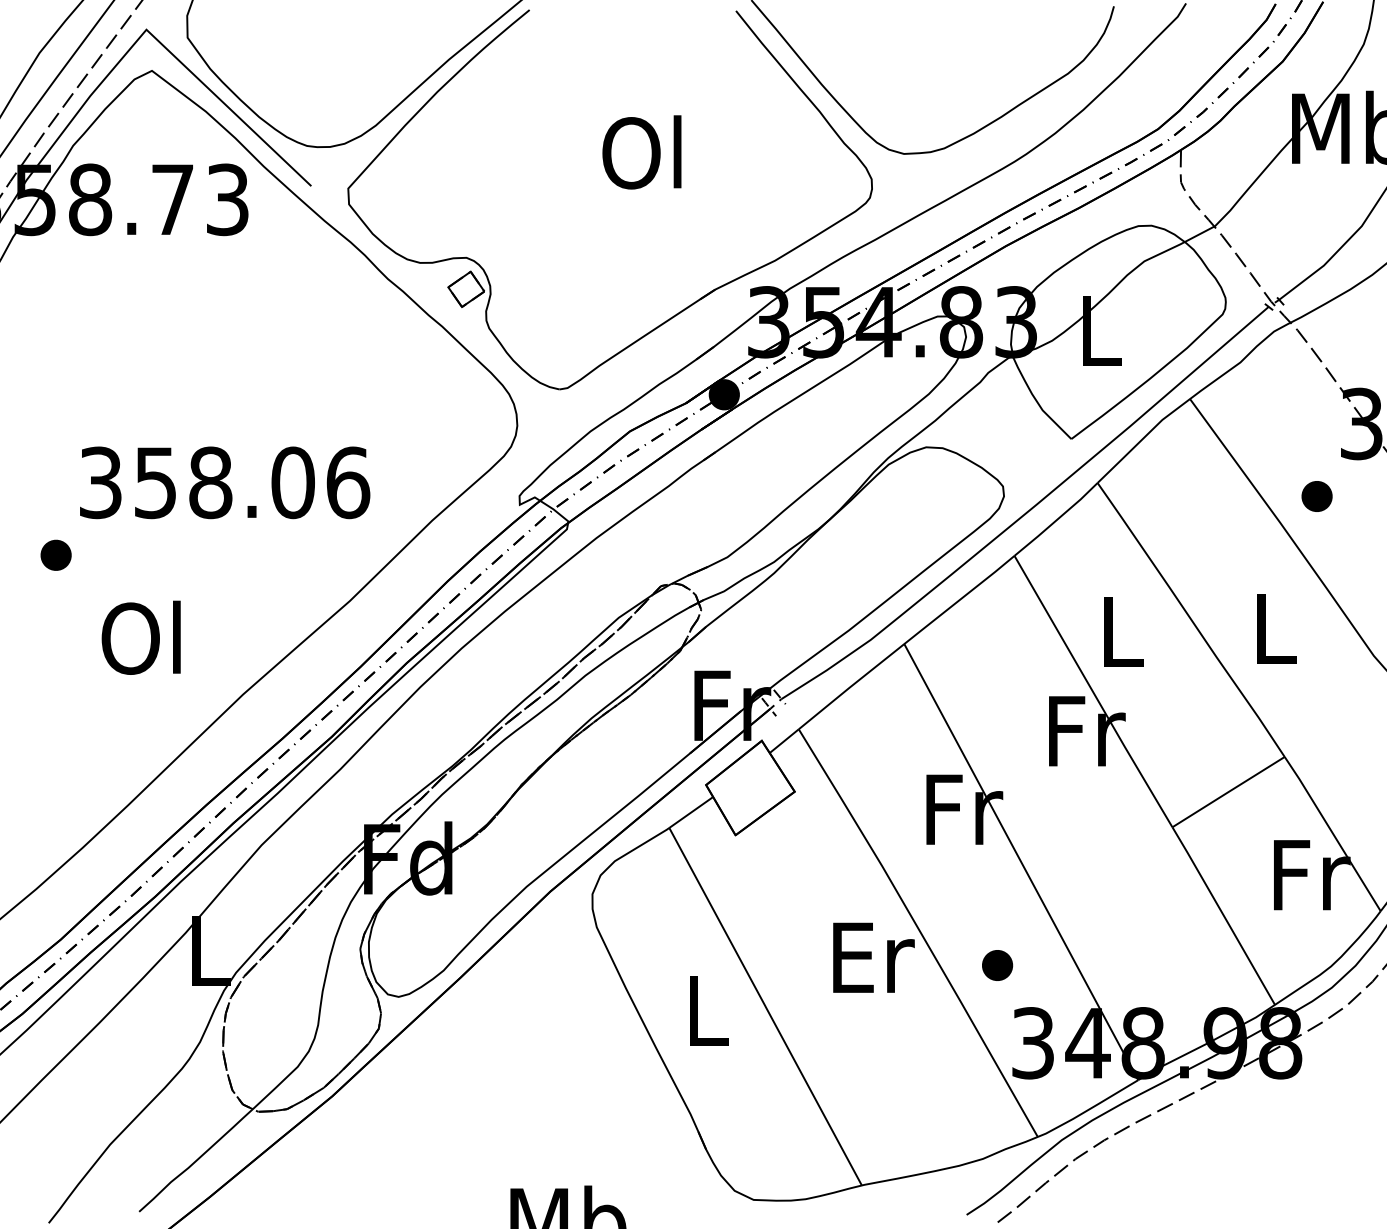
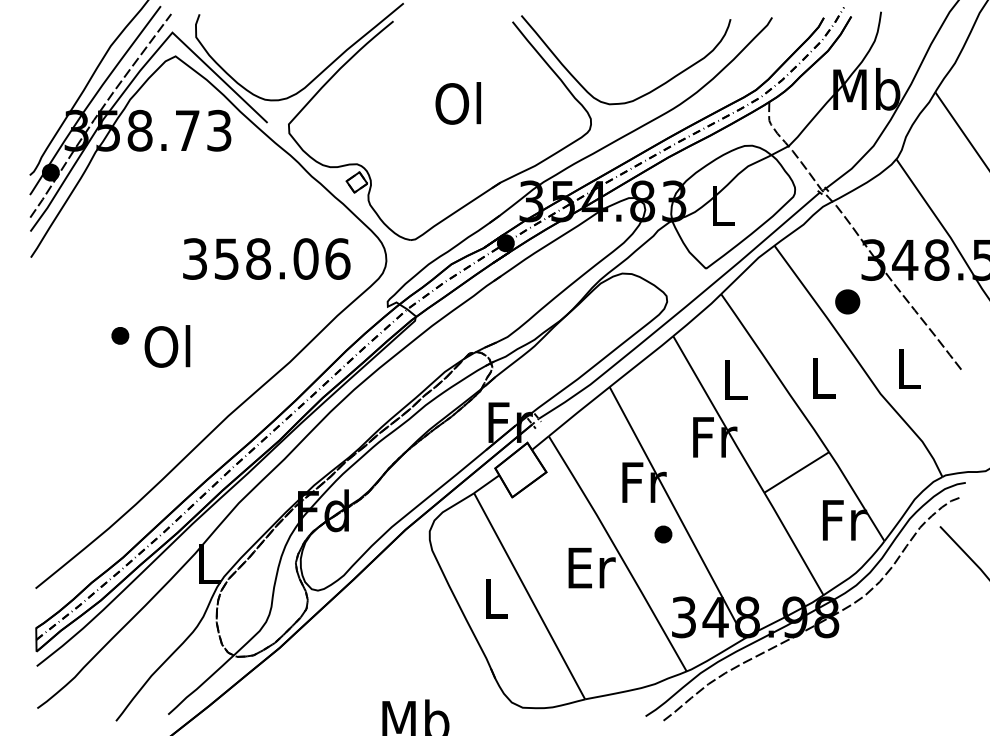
text: (224, 481) -> (266, 258), moved
part: (1316, 495) -> (847, 301), size x1.4
text: (141, 637) -> (167, 346), moved
part: (997, 965) -> (663, 534), moved

